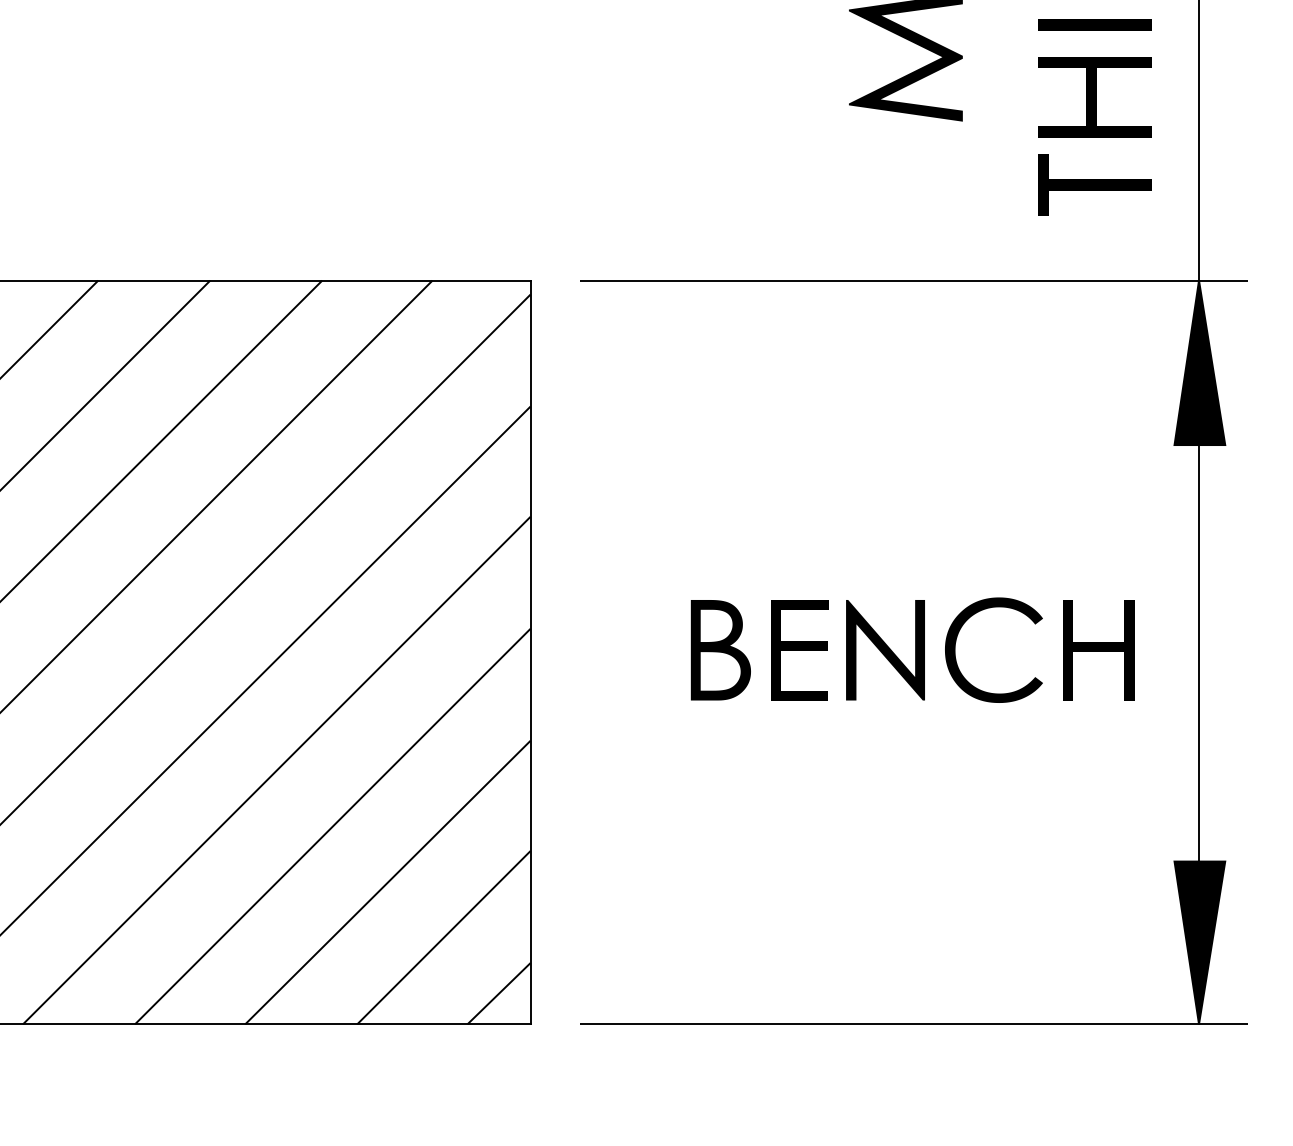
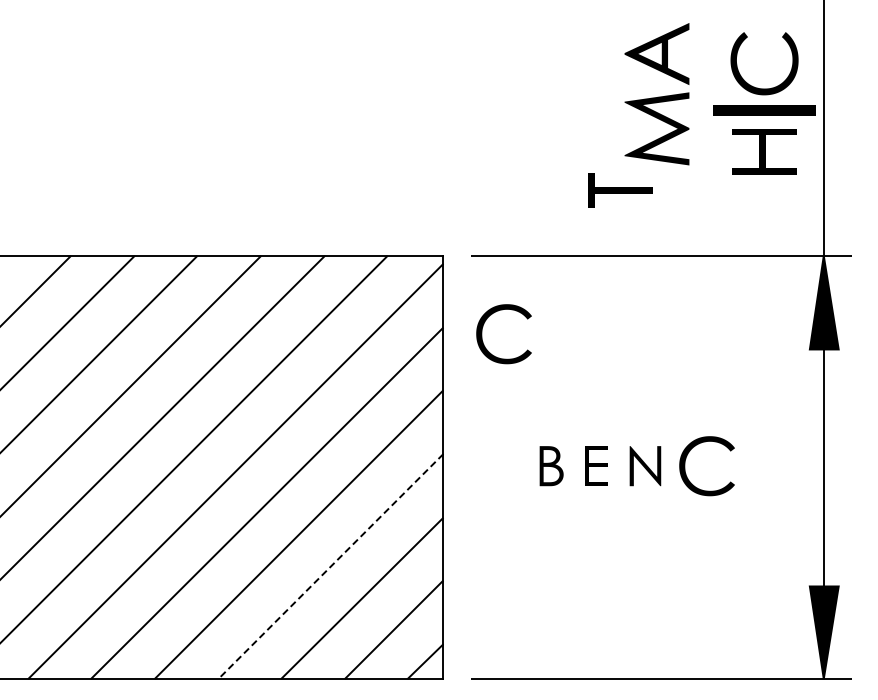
part: (1094, 25) -> (764, 110), size x1.6
part: (1094, 184) -> (620, 190), moved
part: (599, 418) -> (482, 334), added
part: (720, 648) -> (551, 465), size x0.7
part: (885, 648) -> (645, 465), size x0.7
fill: (1098, 648) -> (766, 465), removed
part: (799, 650) -> (596, 466), size x0.7
line: (332, 826) -> (330, 566), solid -> dashed

